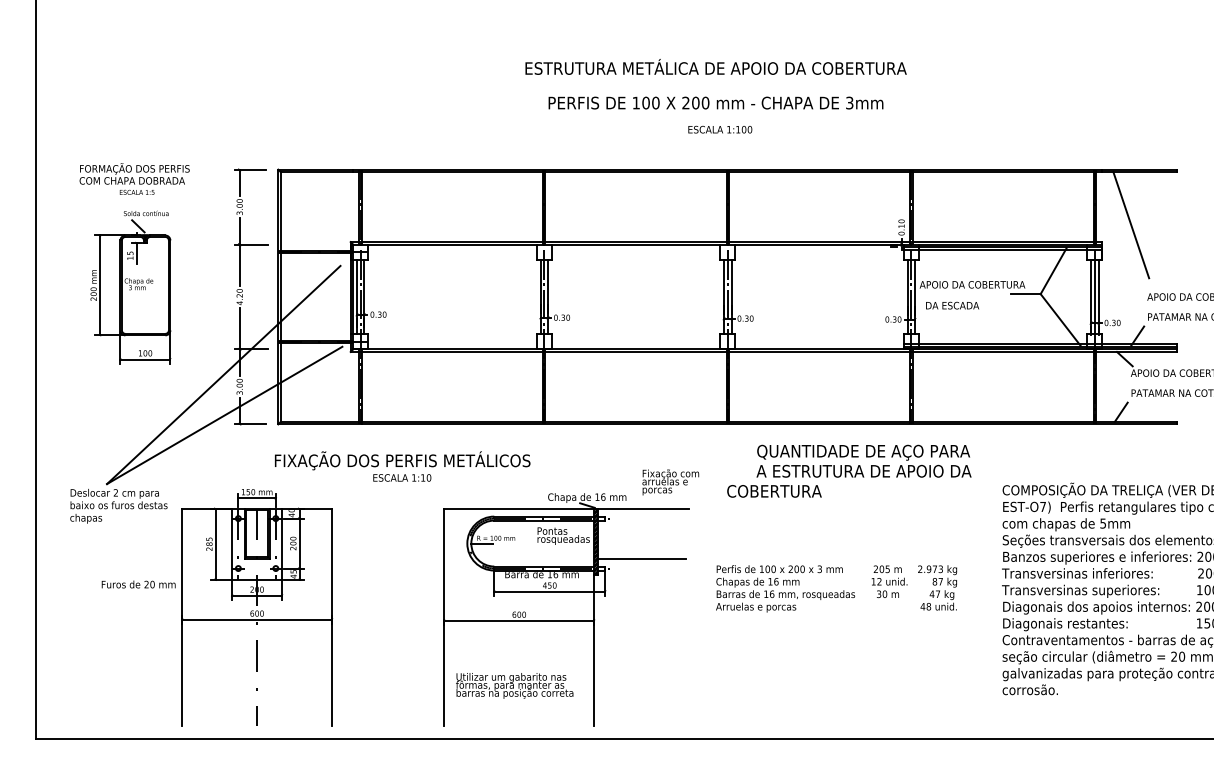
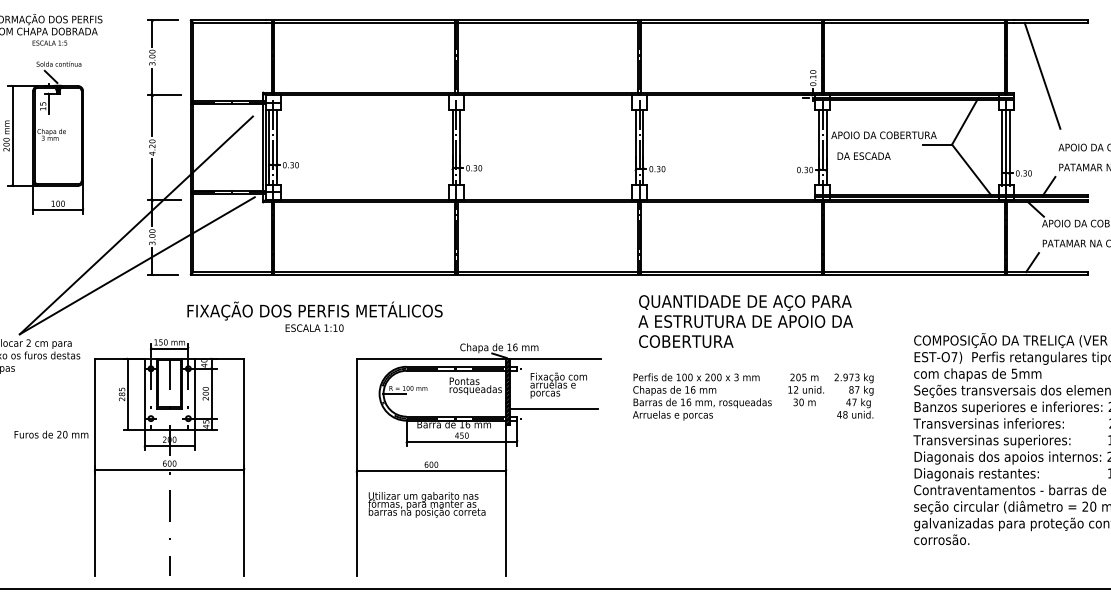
text: (863, 460) -> (745, 310), moved
text: (670, 482) -> (558, 385), moved
text: (836, 588) -> (753, 396), moved
text: (514, 685) -> (426, 504), moved

